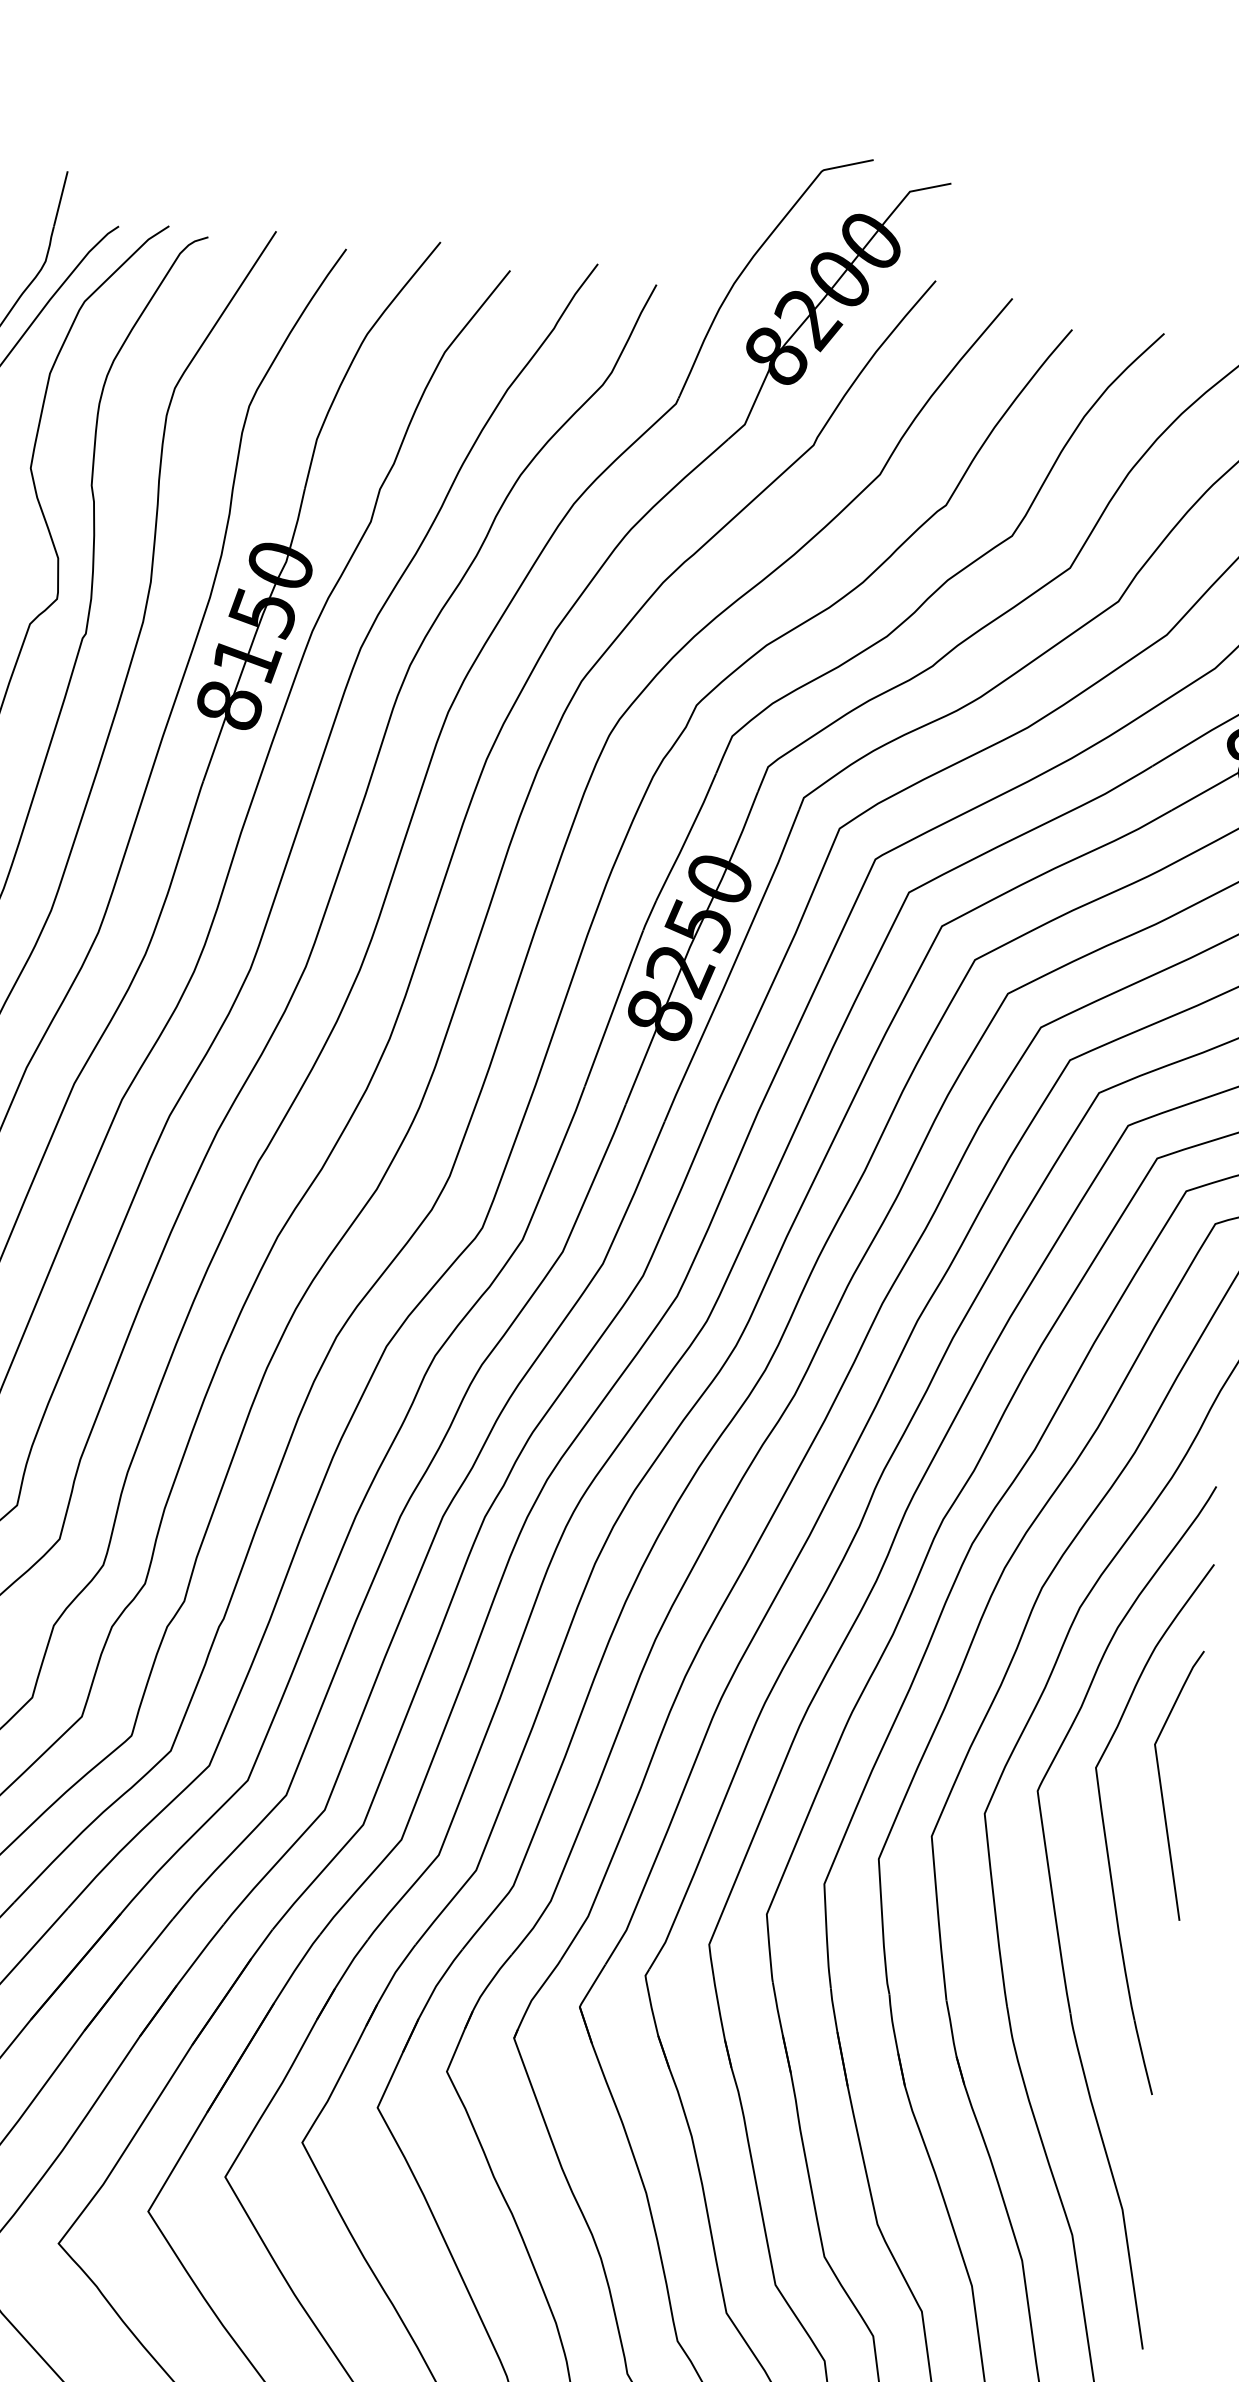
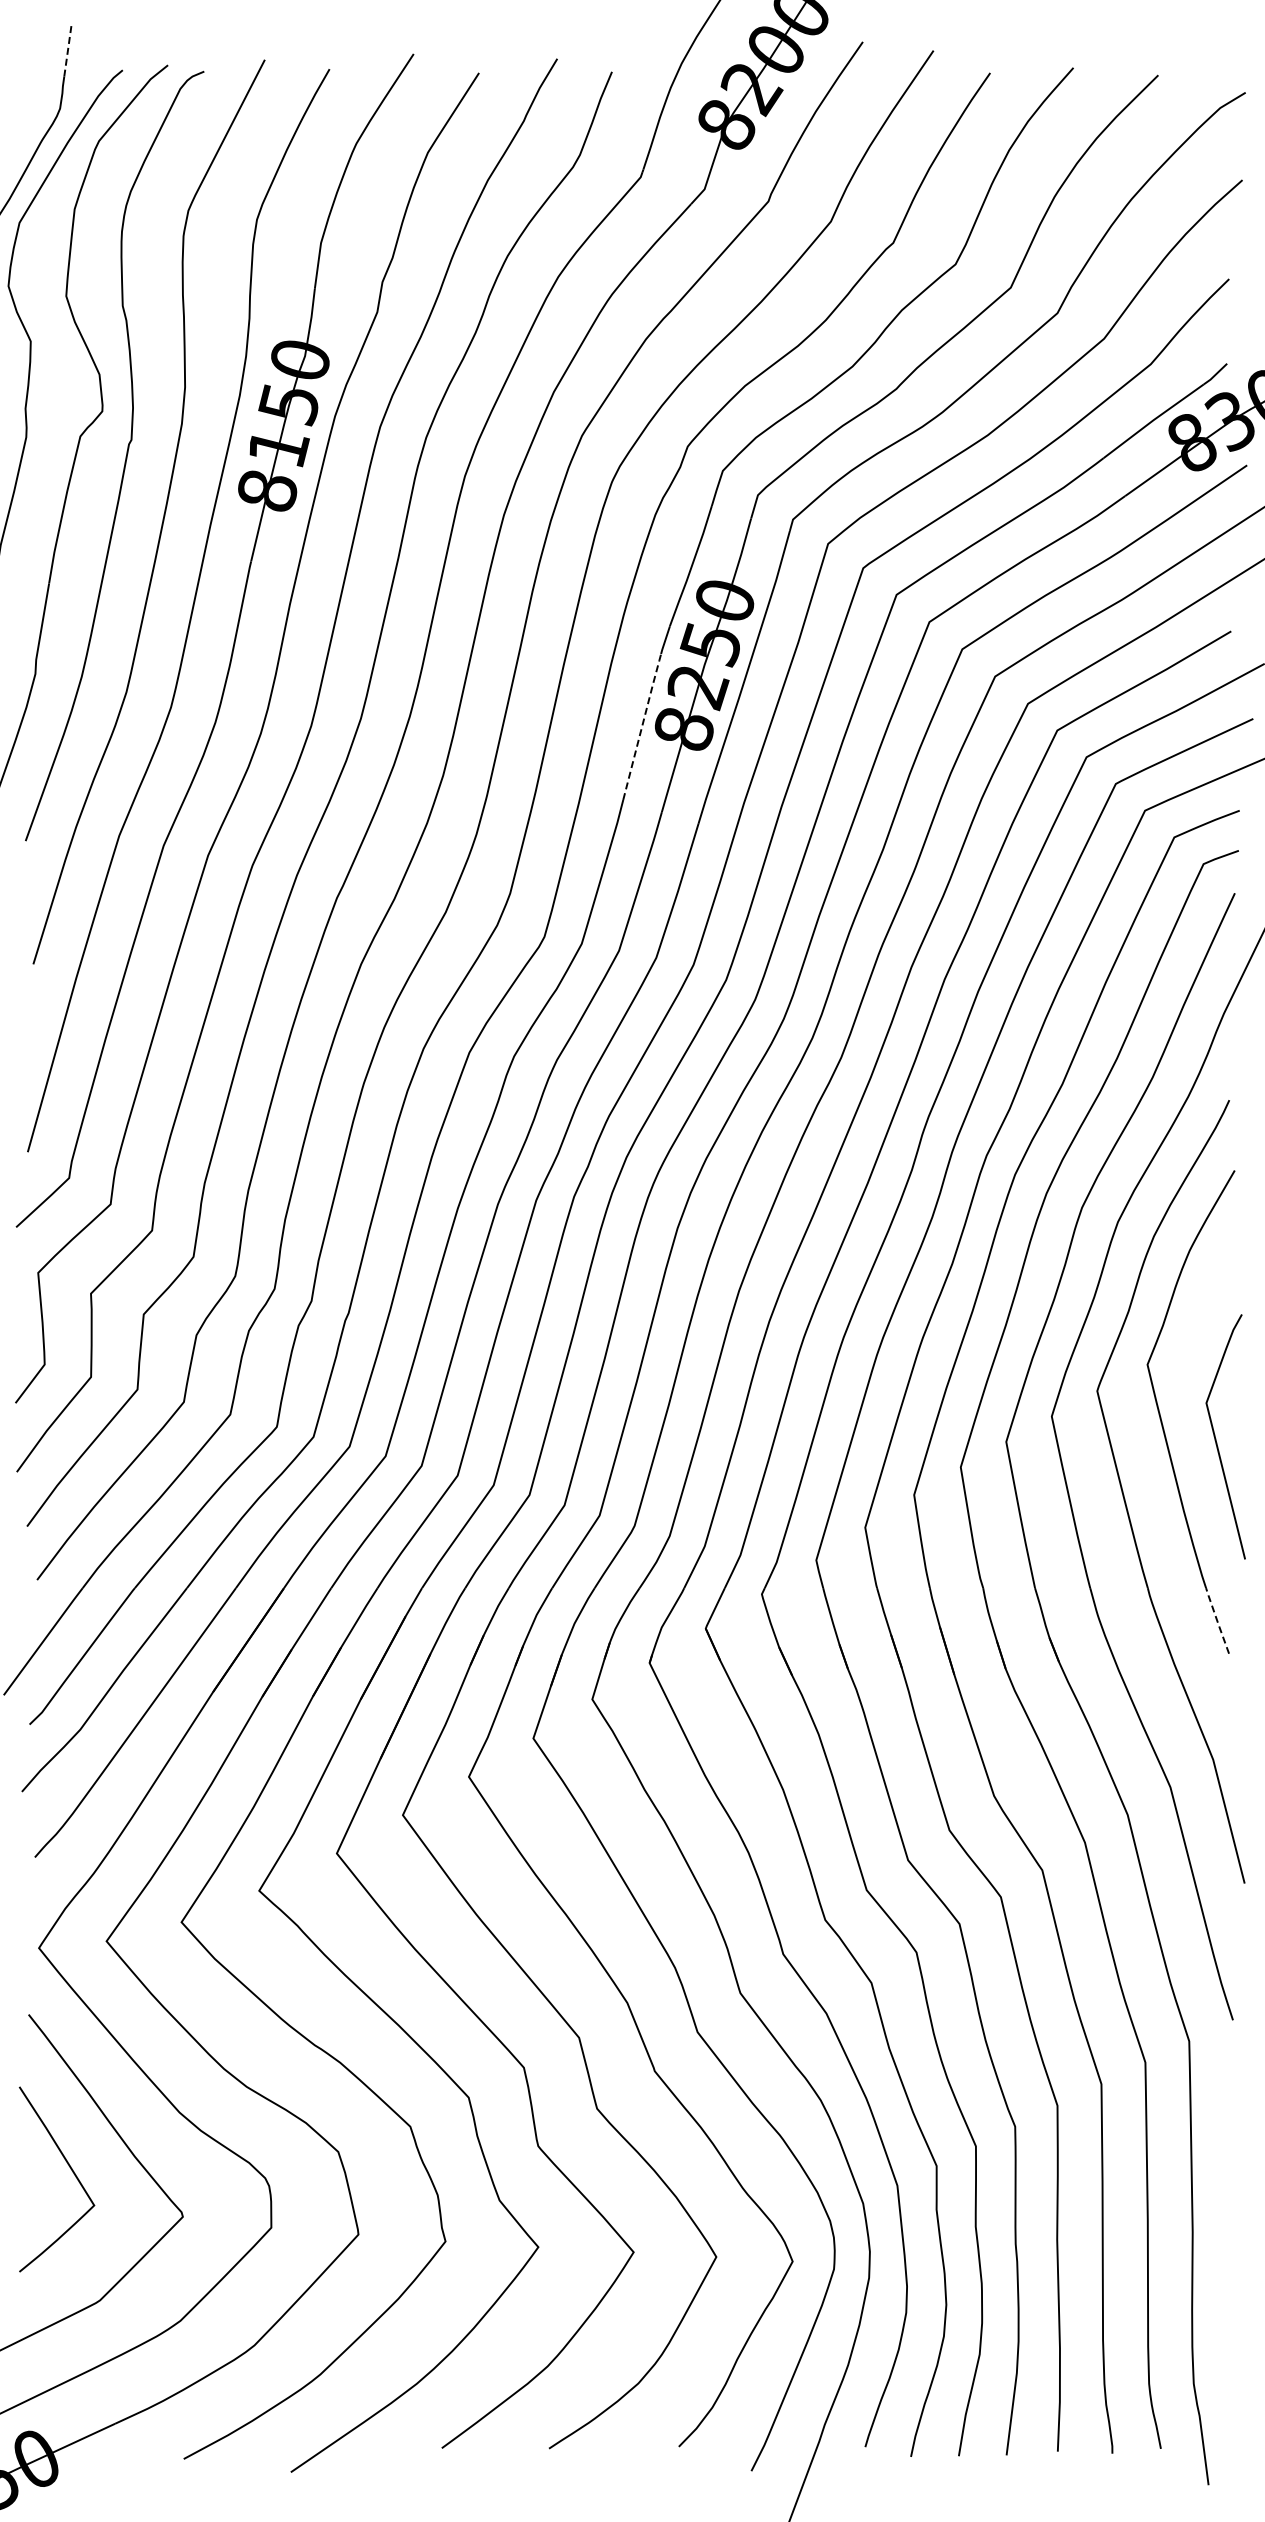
line: (60, 199) -> (67, 51), solid -> dashed
line: (614, 1005) -> (642, 724), solid -> dashed
line: (1161, 1784) -> (1216, 1438), moved
line: (1143, 2057) -> (1217, 1620), solid -> dashed

